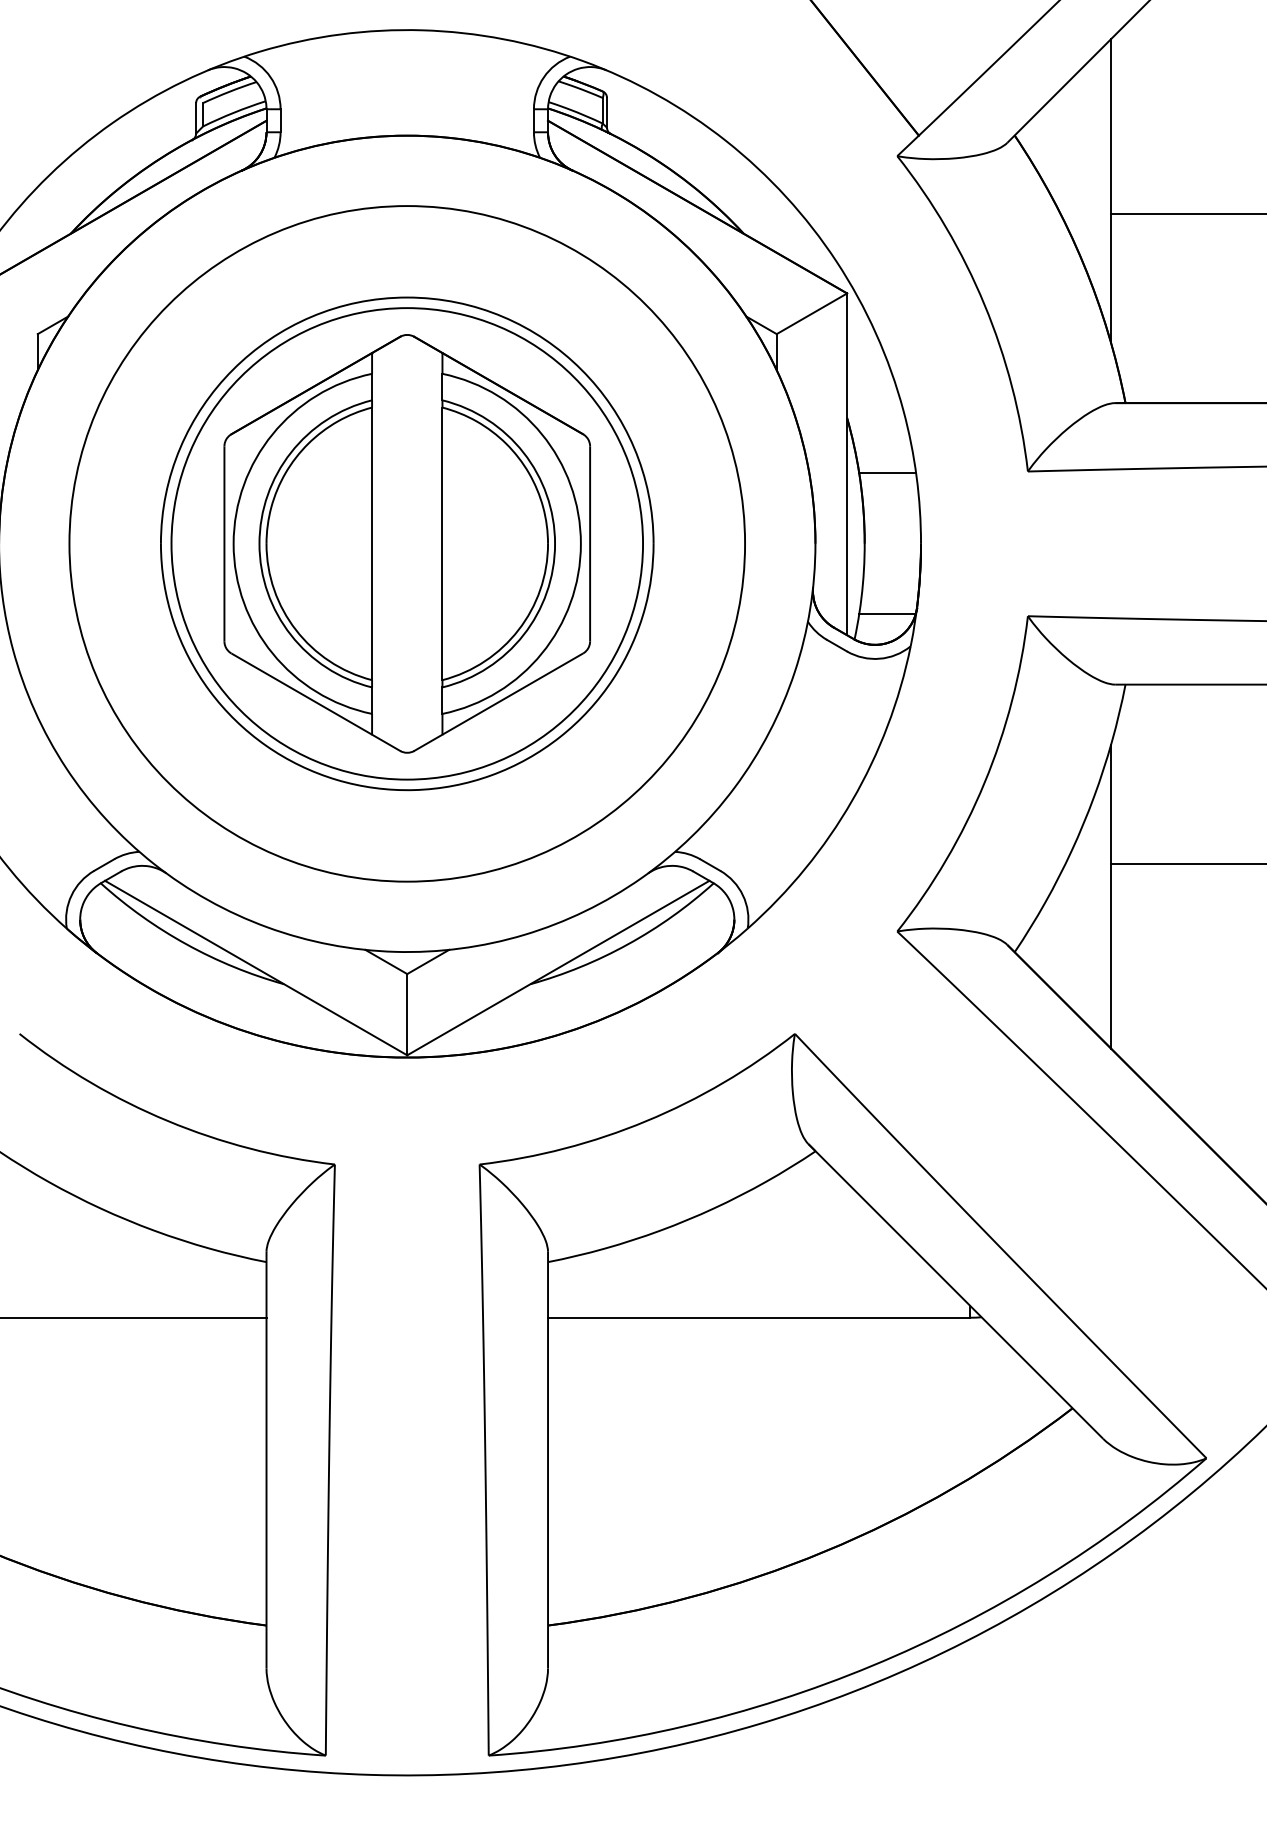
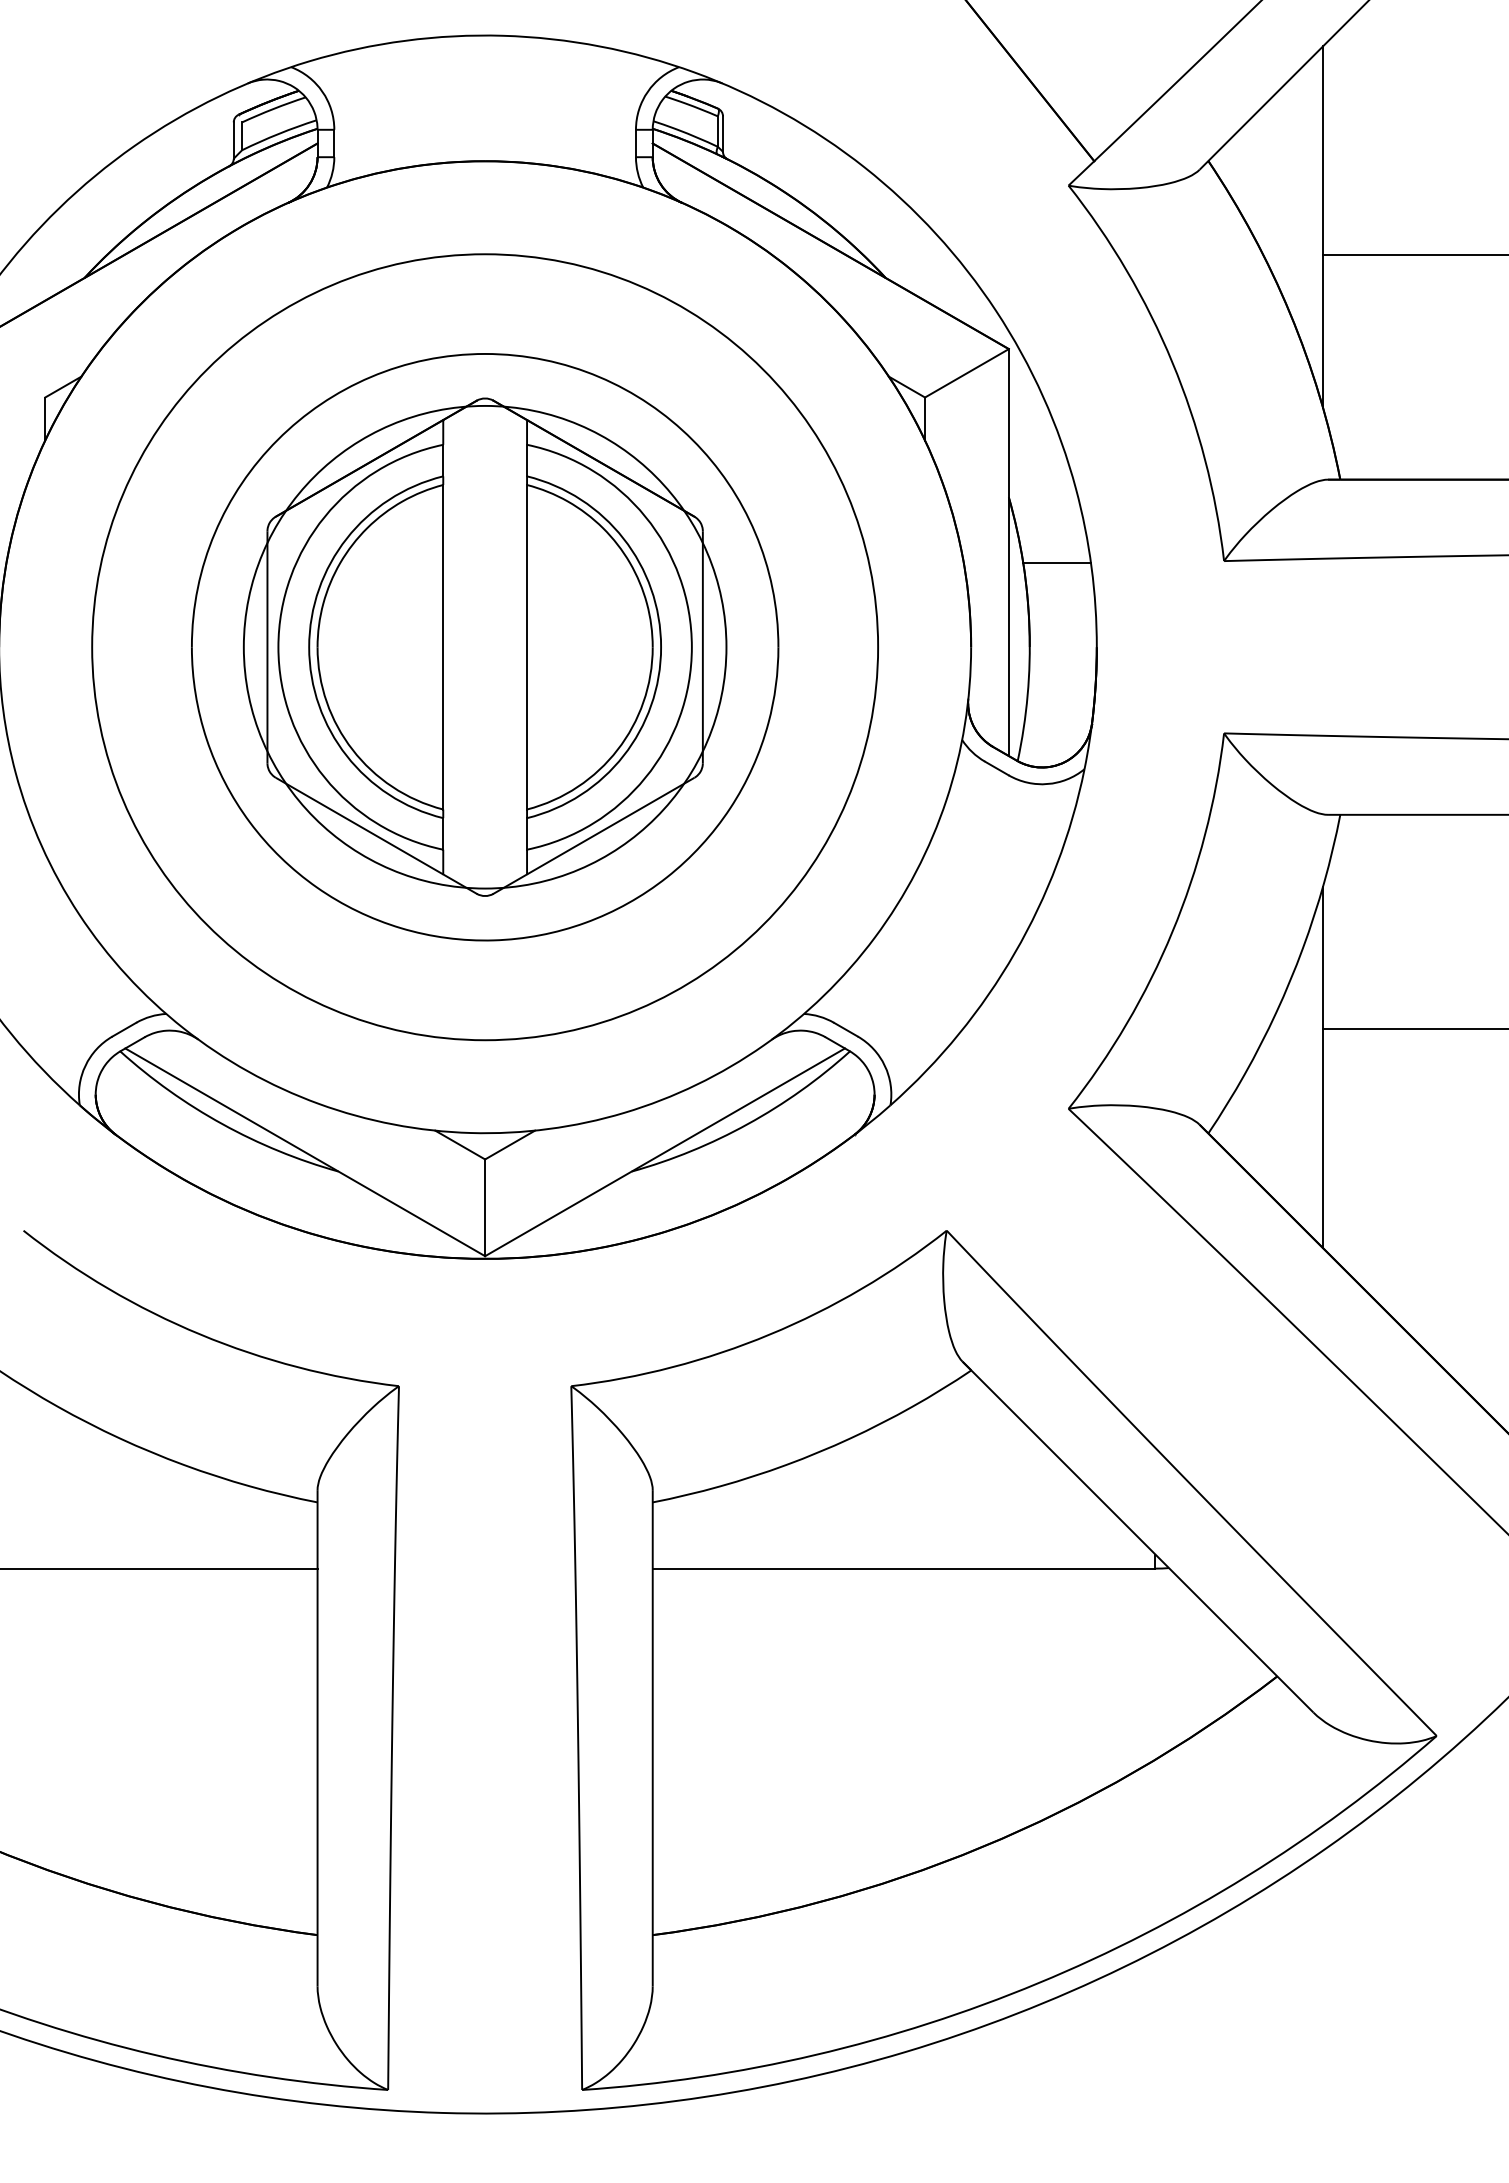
circle: (406, 543) -> (484, 646), size x1.4
circle: (406, 544) -> (484, 647), size x0.6
line: (887, 613) -> (1056, 730), removed

